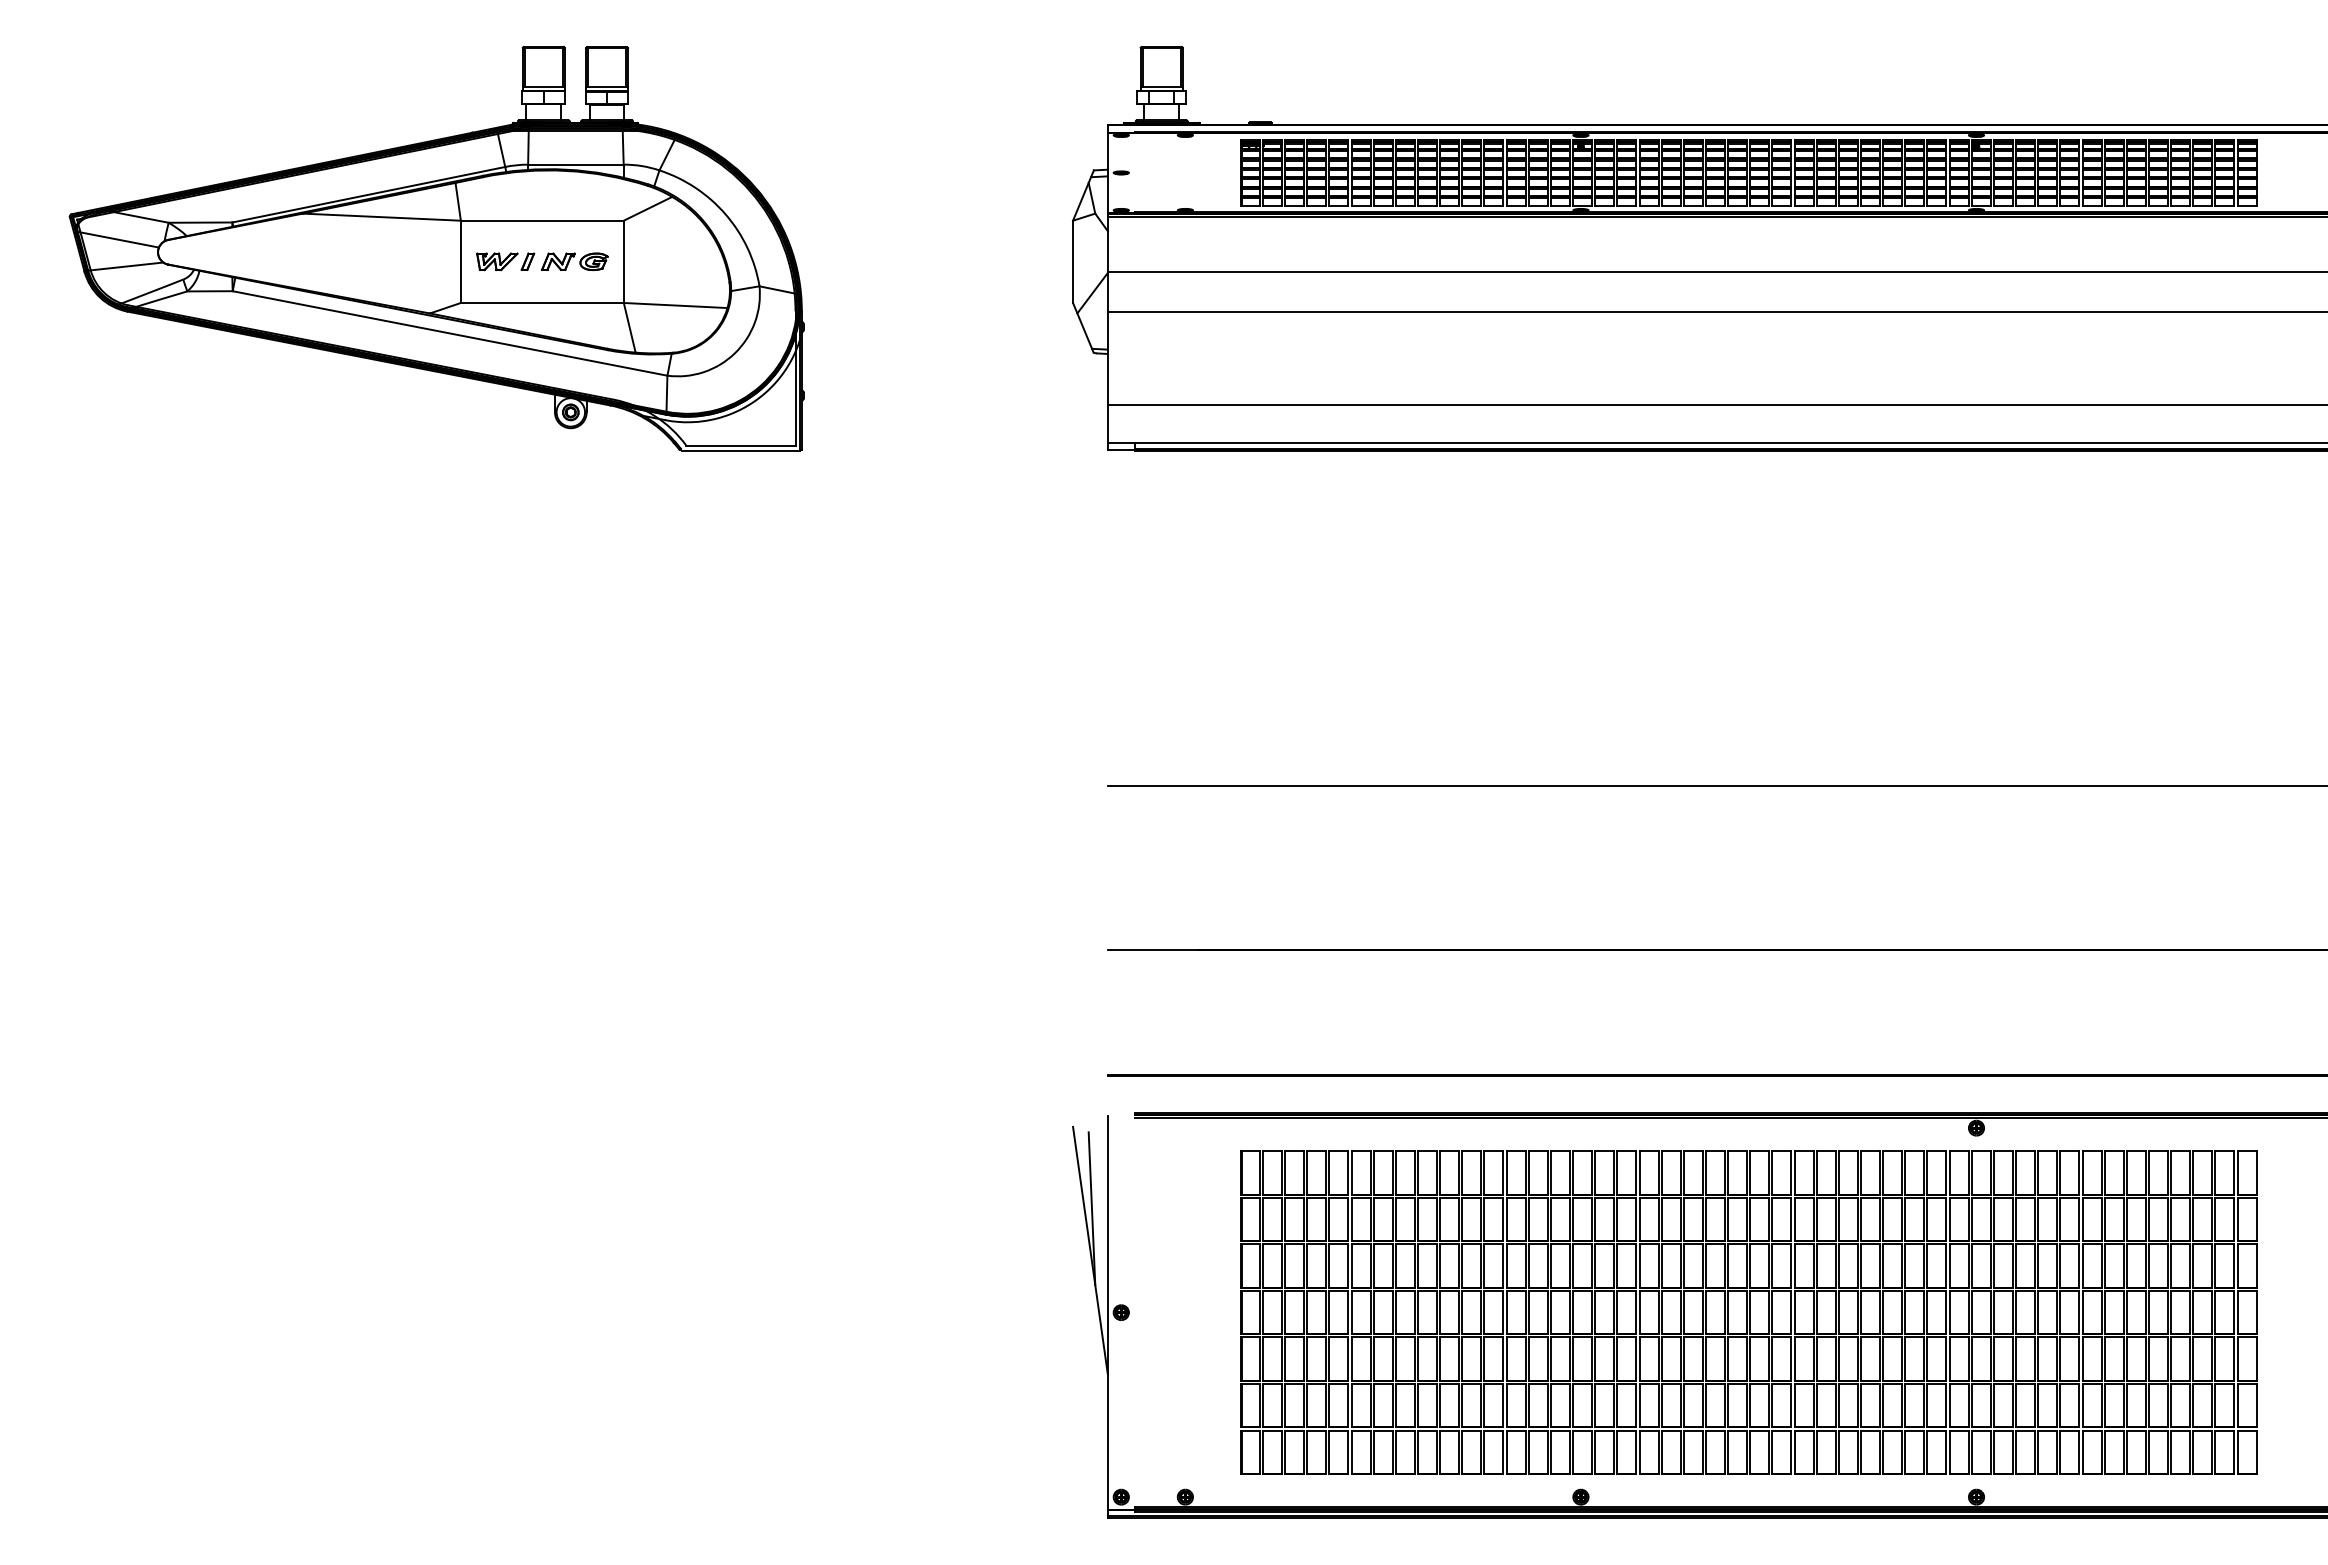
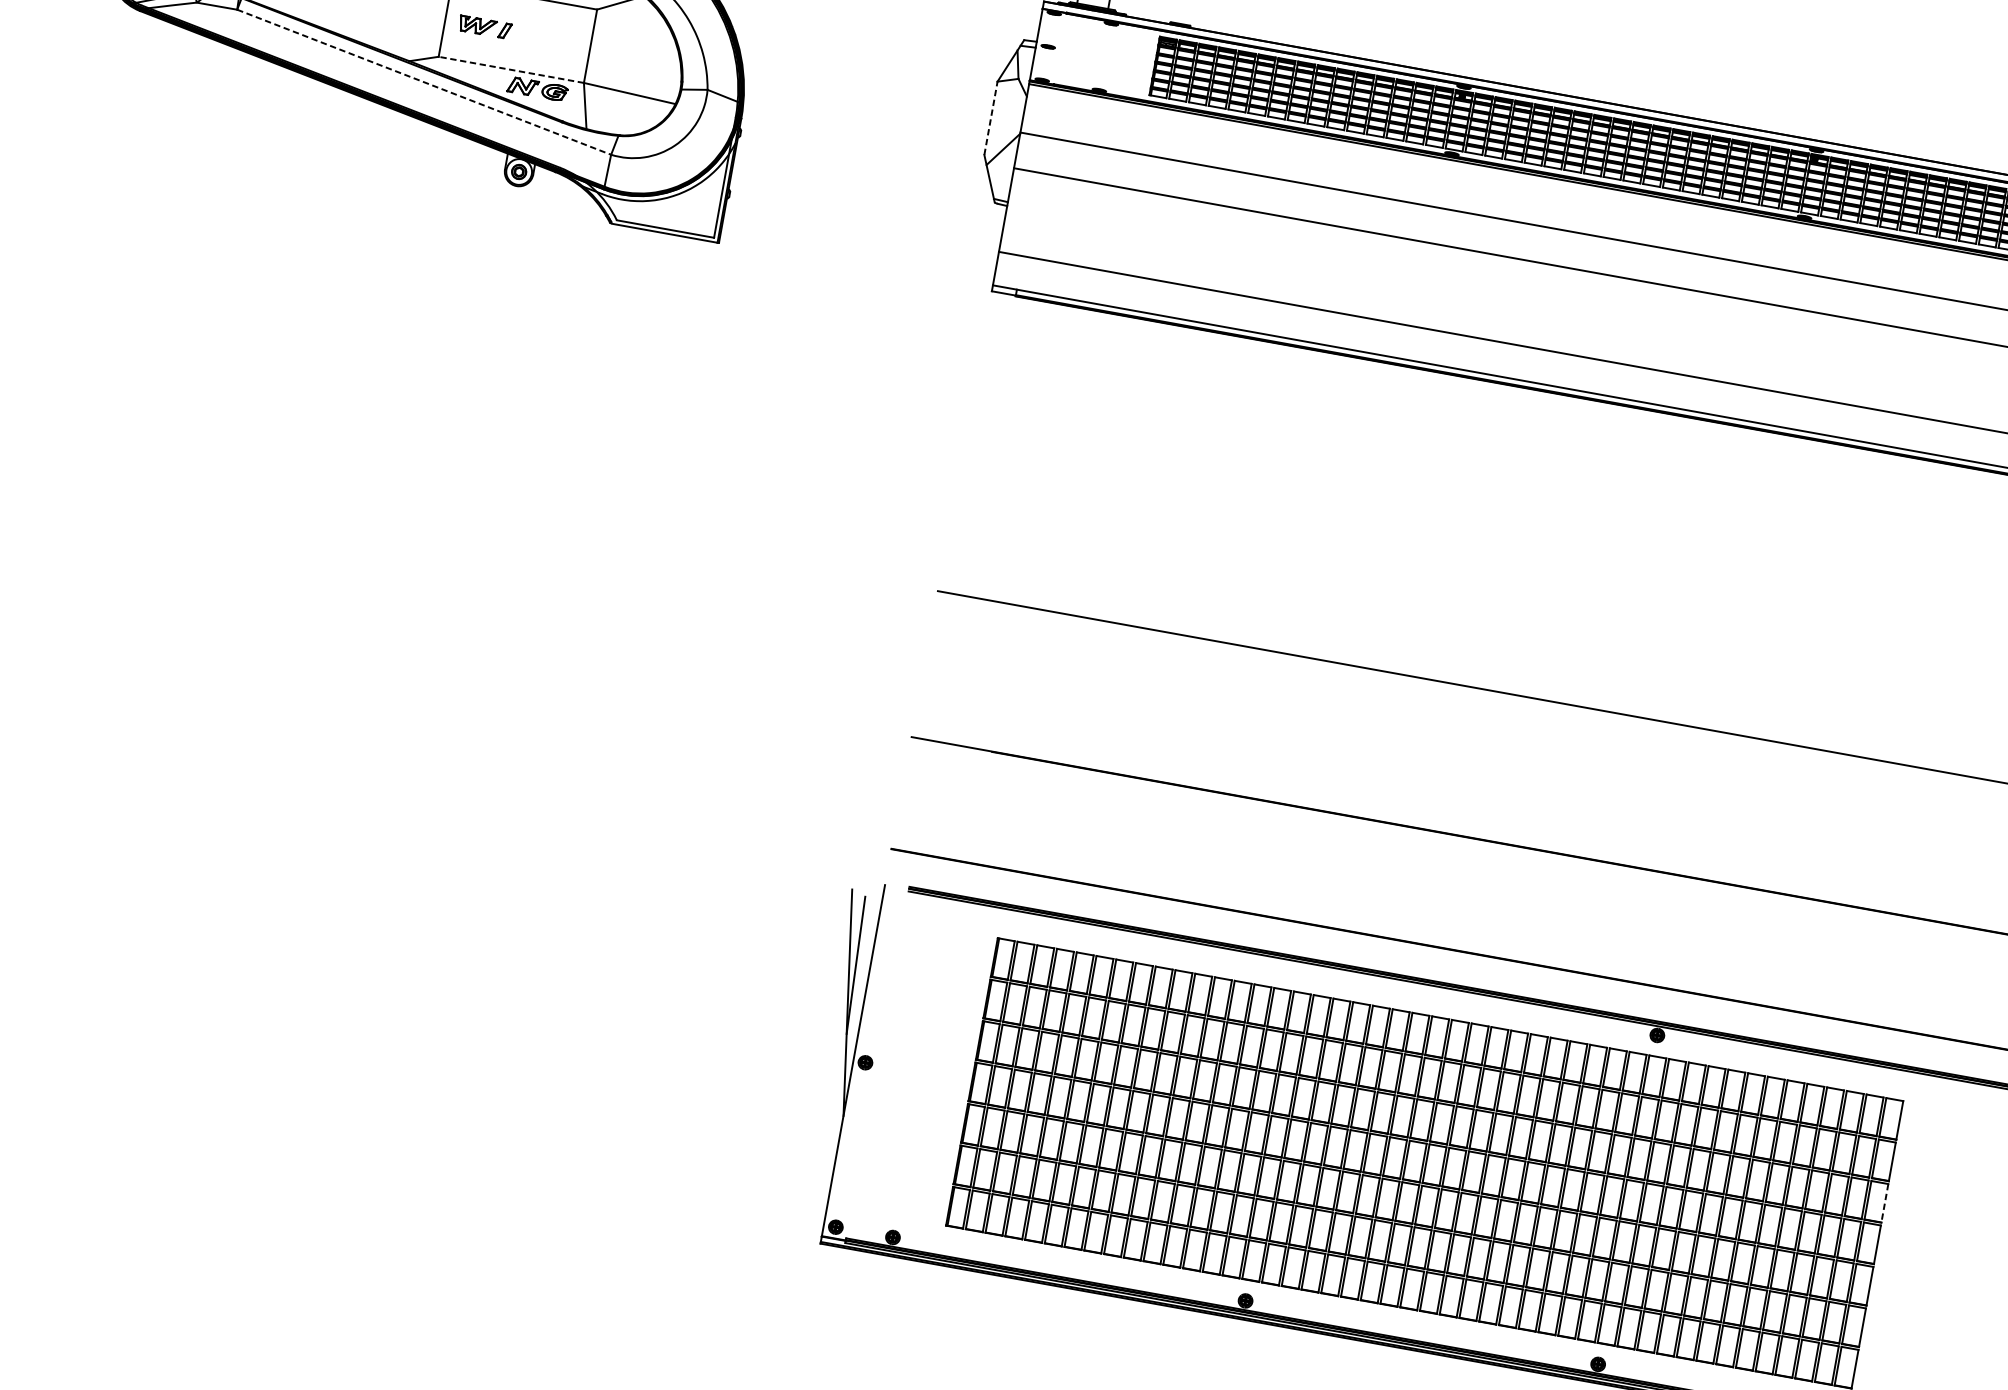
part: (574, 261) -> (537, 88), moved
line: (1073, 261) -> (991, 118), solid -> dashed
line: (541, 302) -> (510, 69), solid -> dashed
line: (450, 333) -> (424, 82), solid -> dashed
line: (2256, 1266) -> (1884, 1203), solid -> dashed

